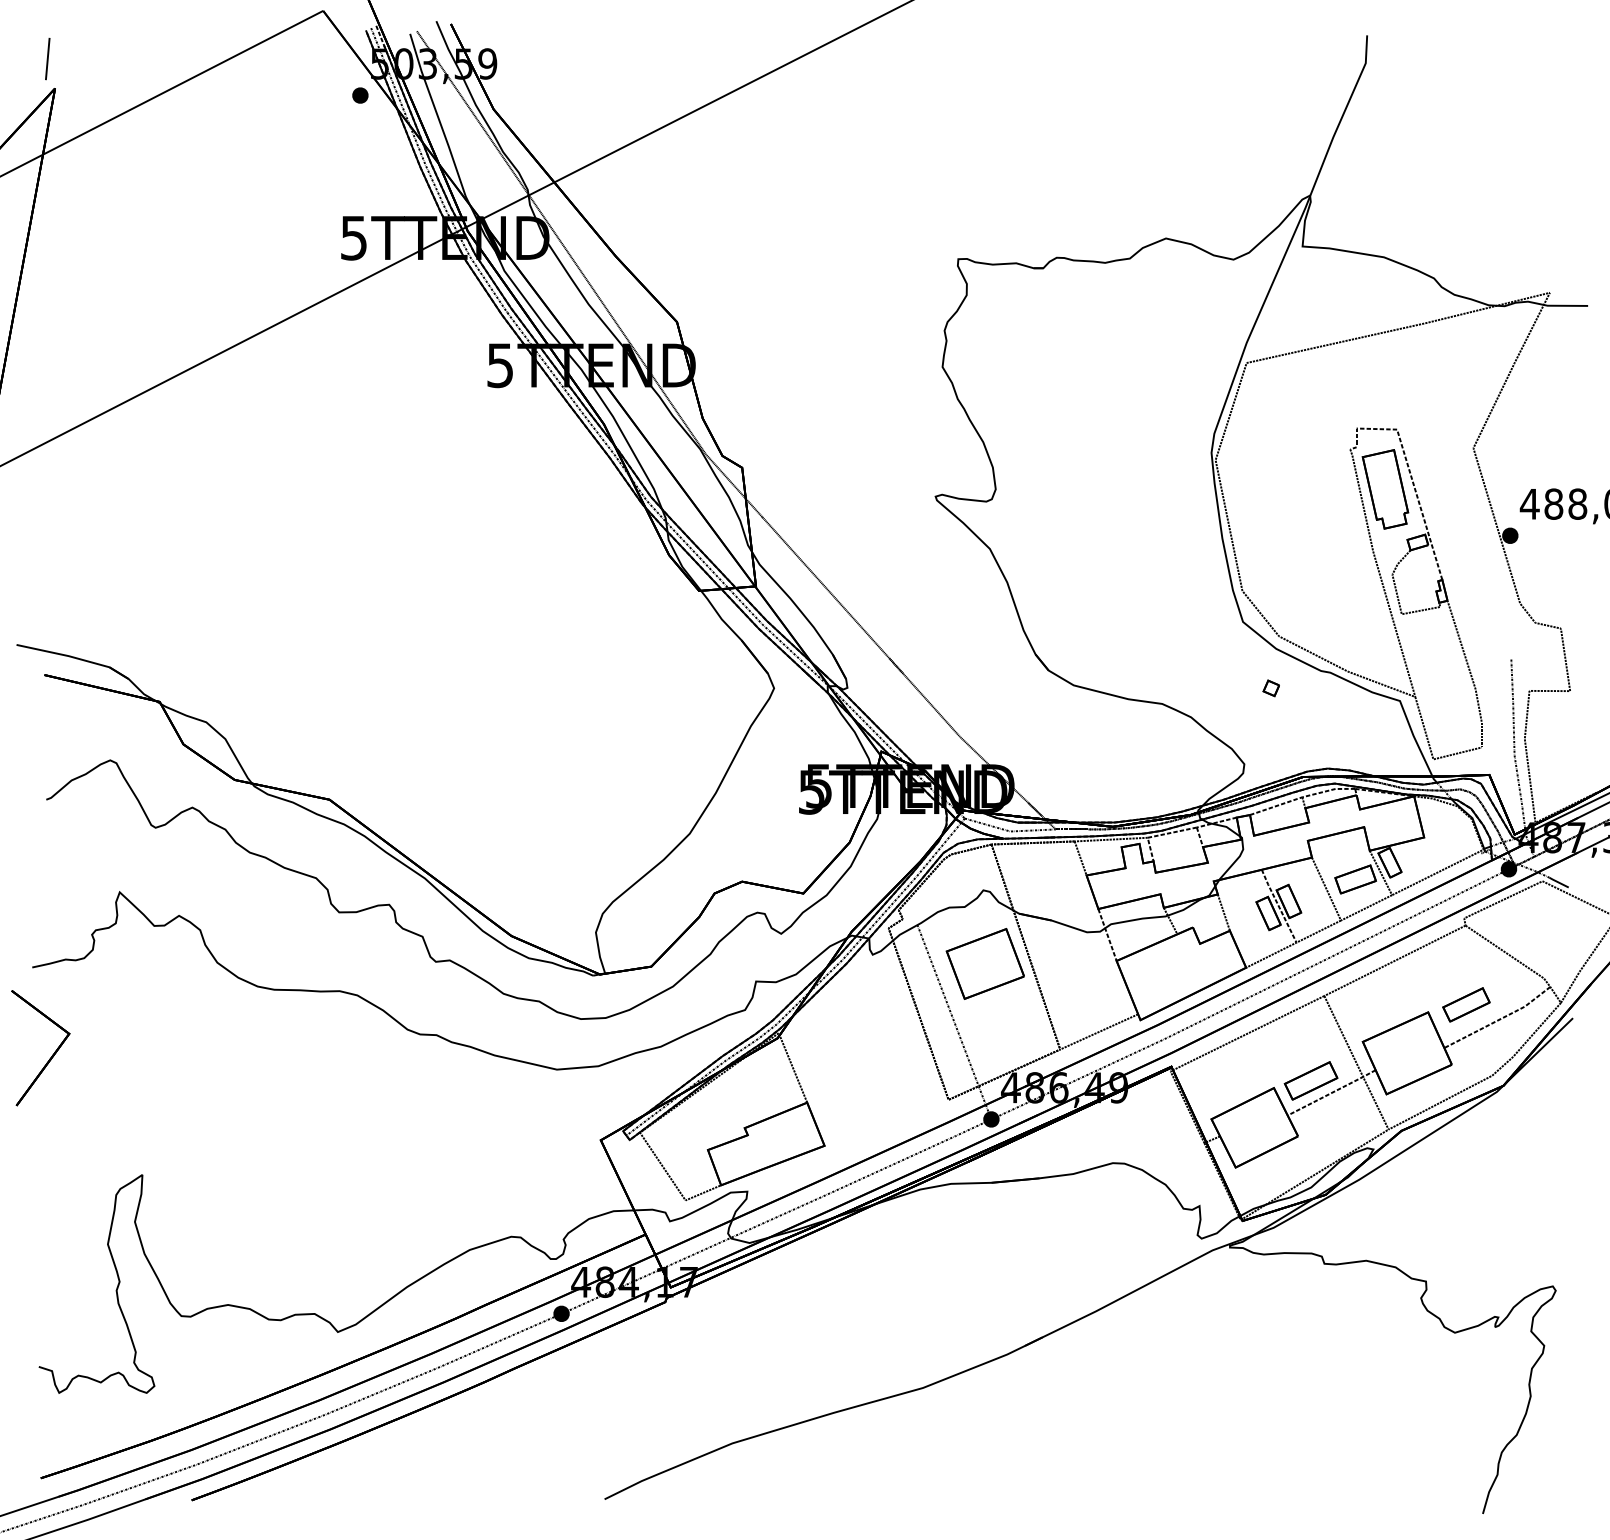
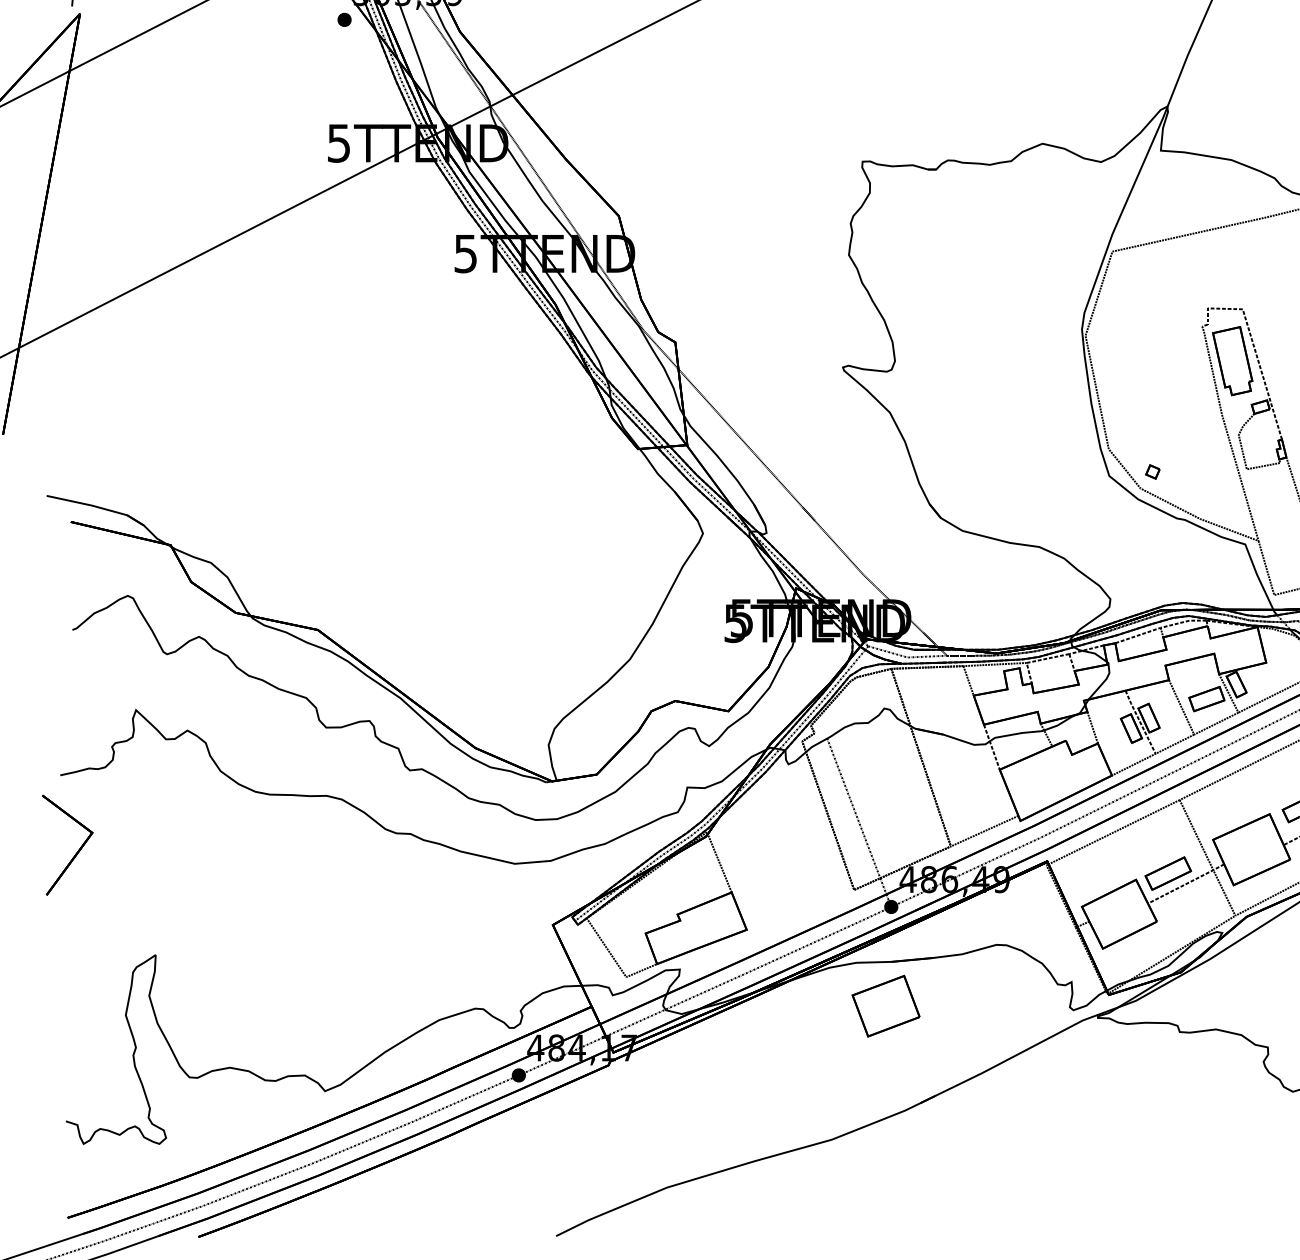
part: (1270, 688) -> (1152, 472), moved
part: (984, 963) -> (885, 1005), moved

